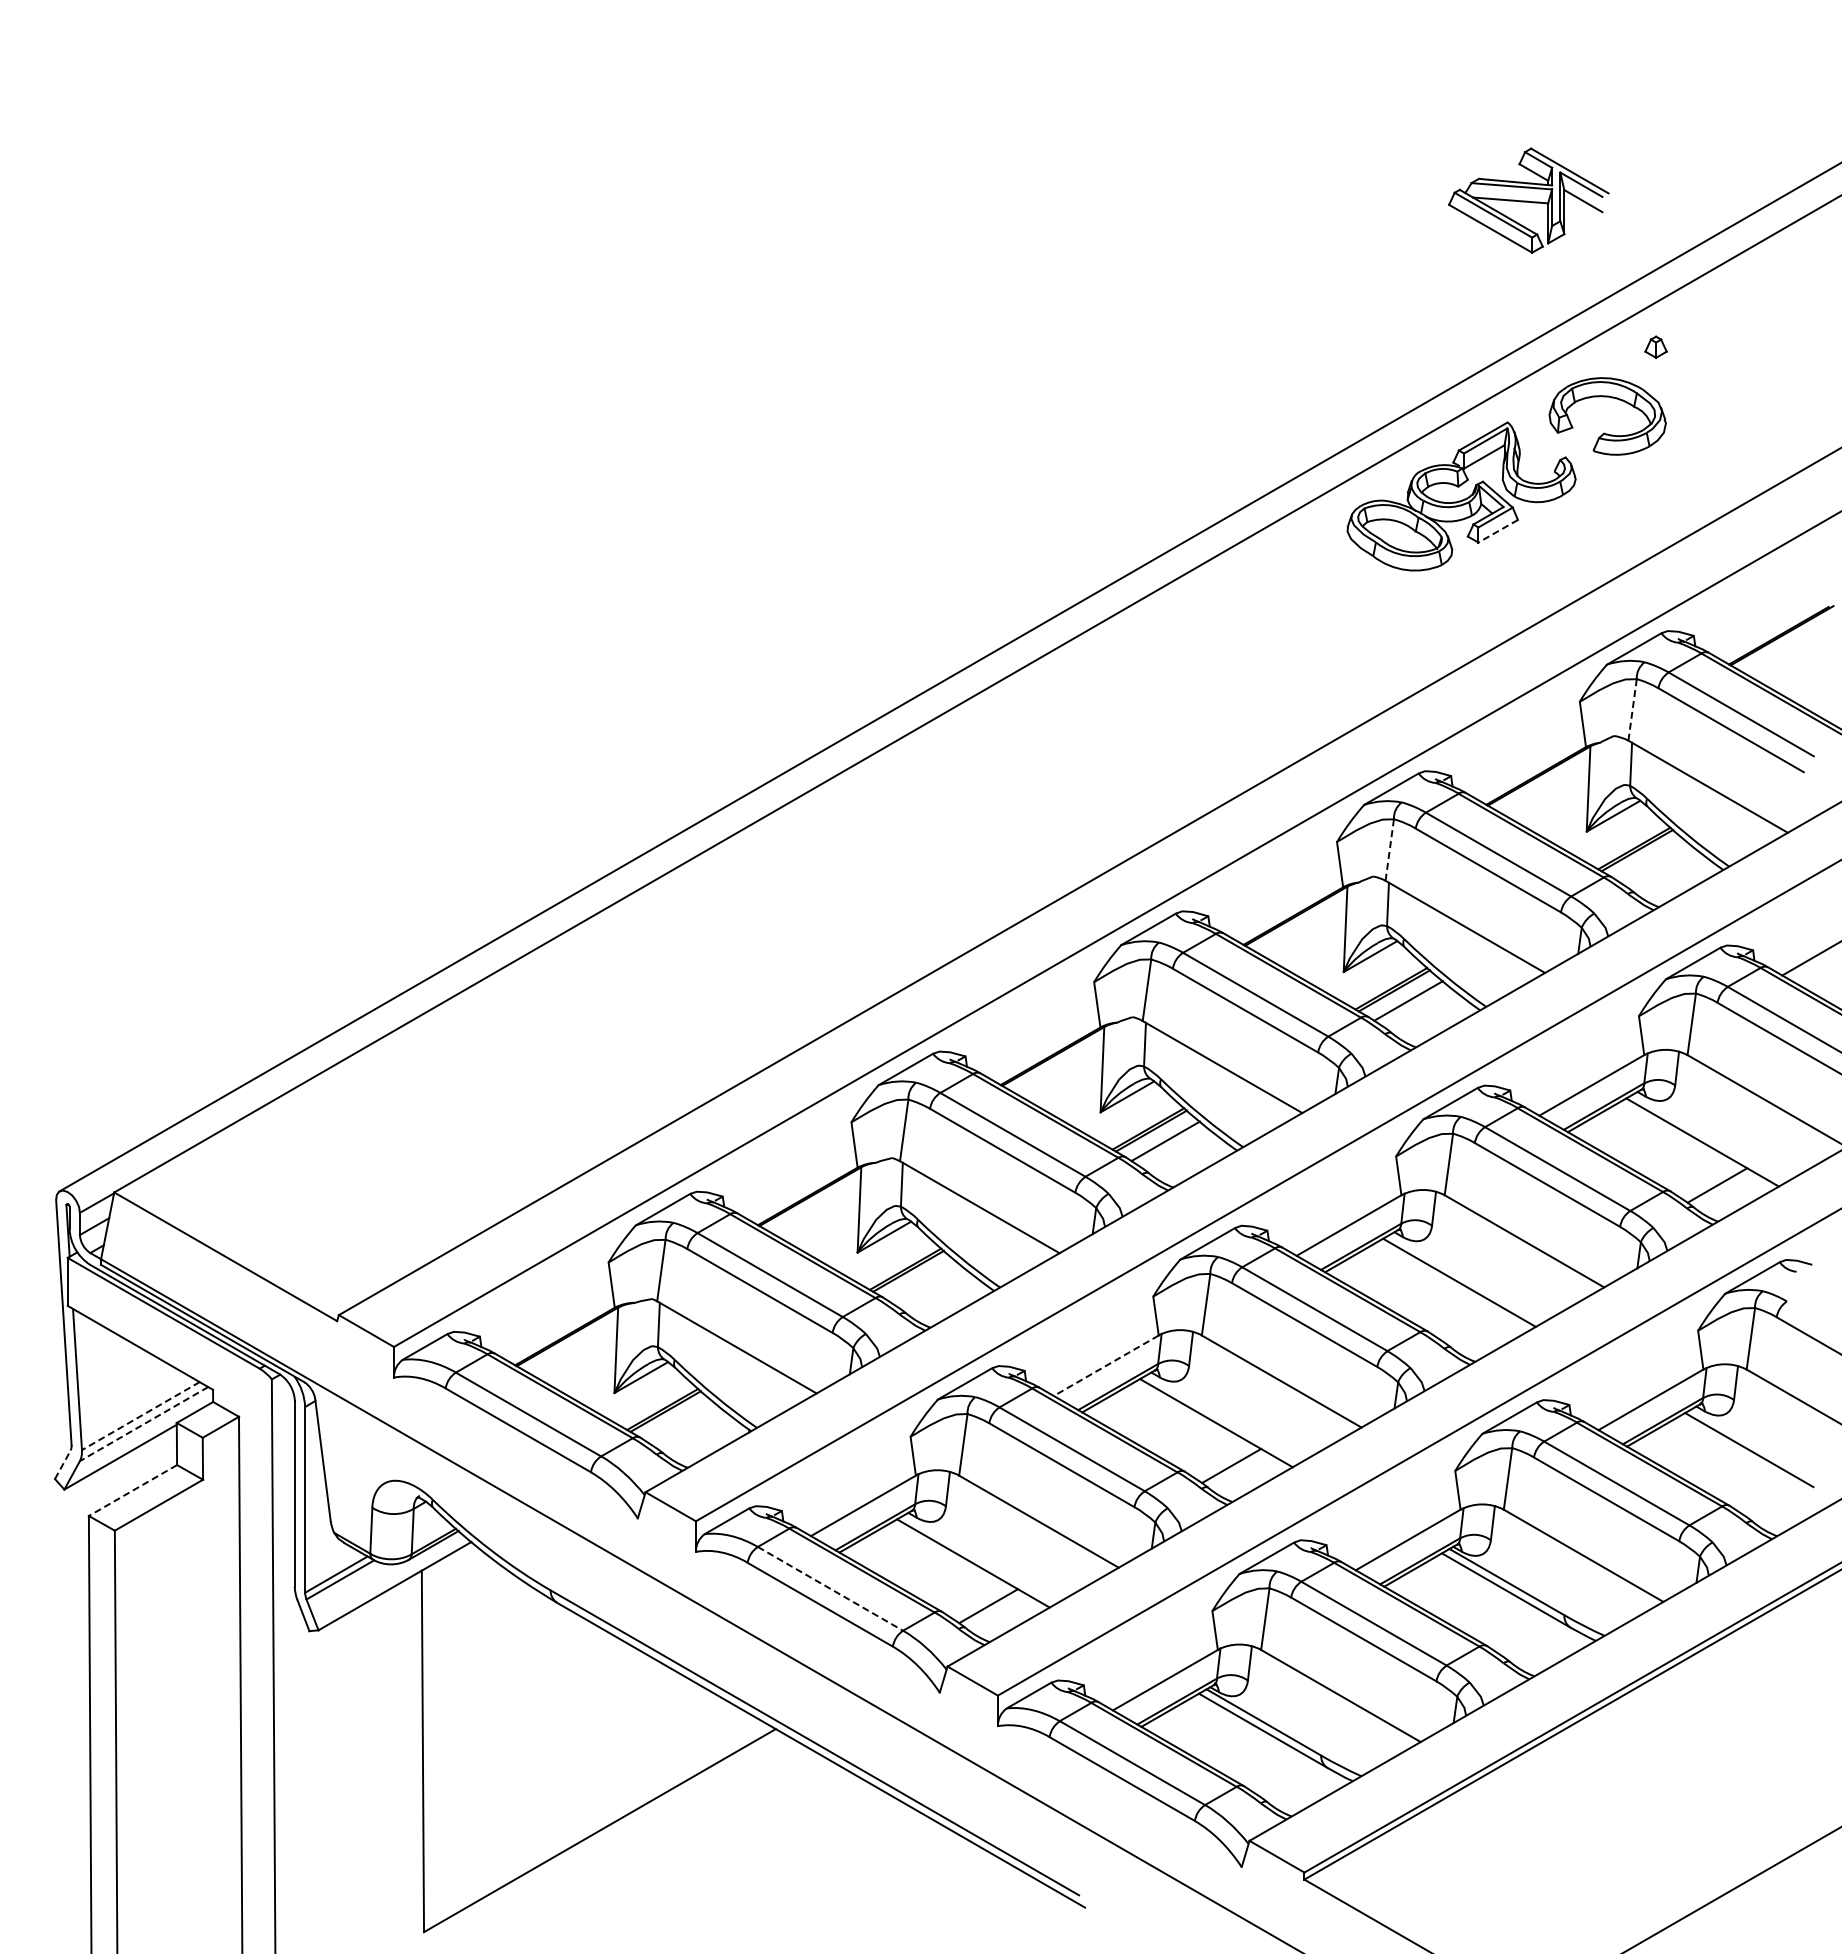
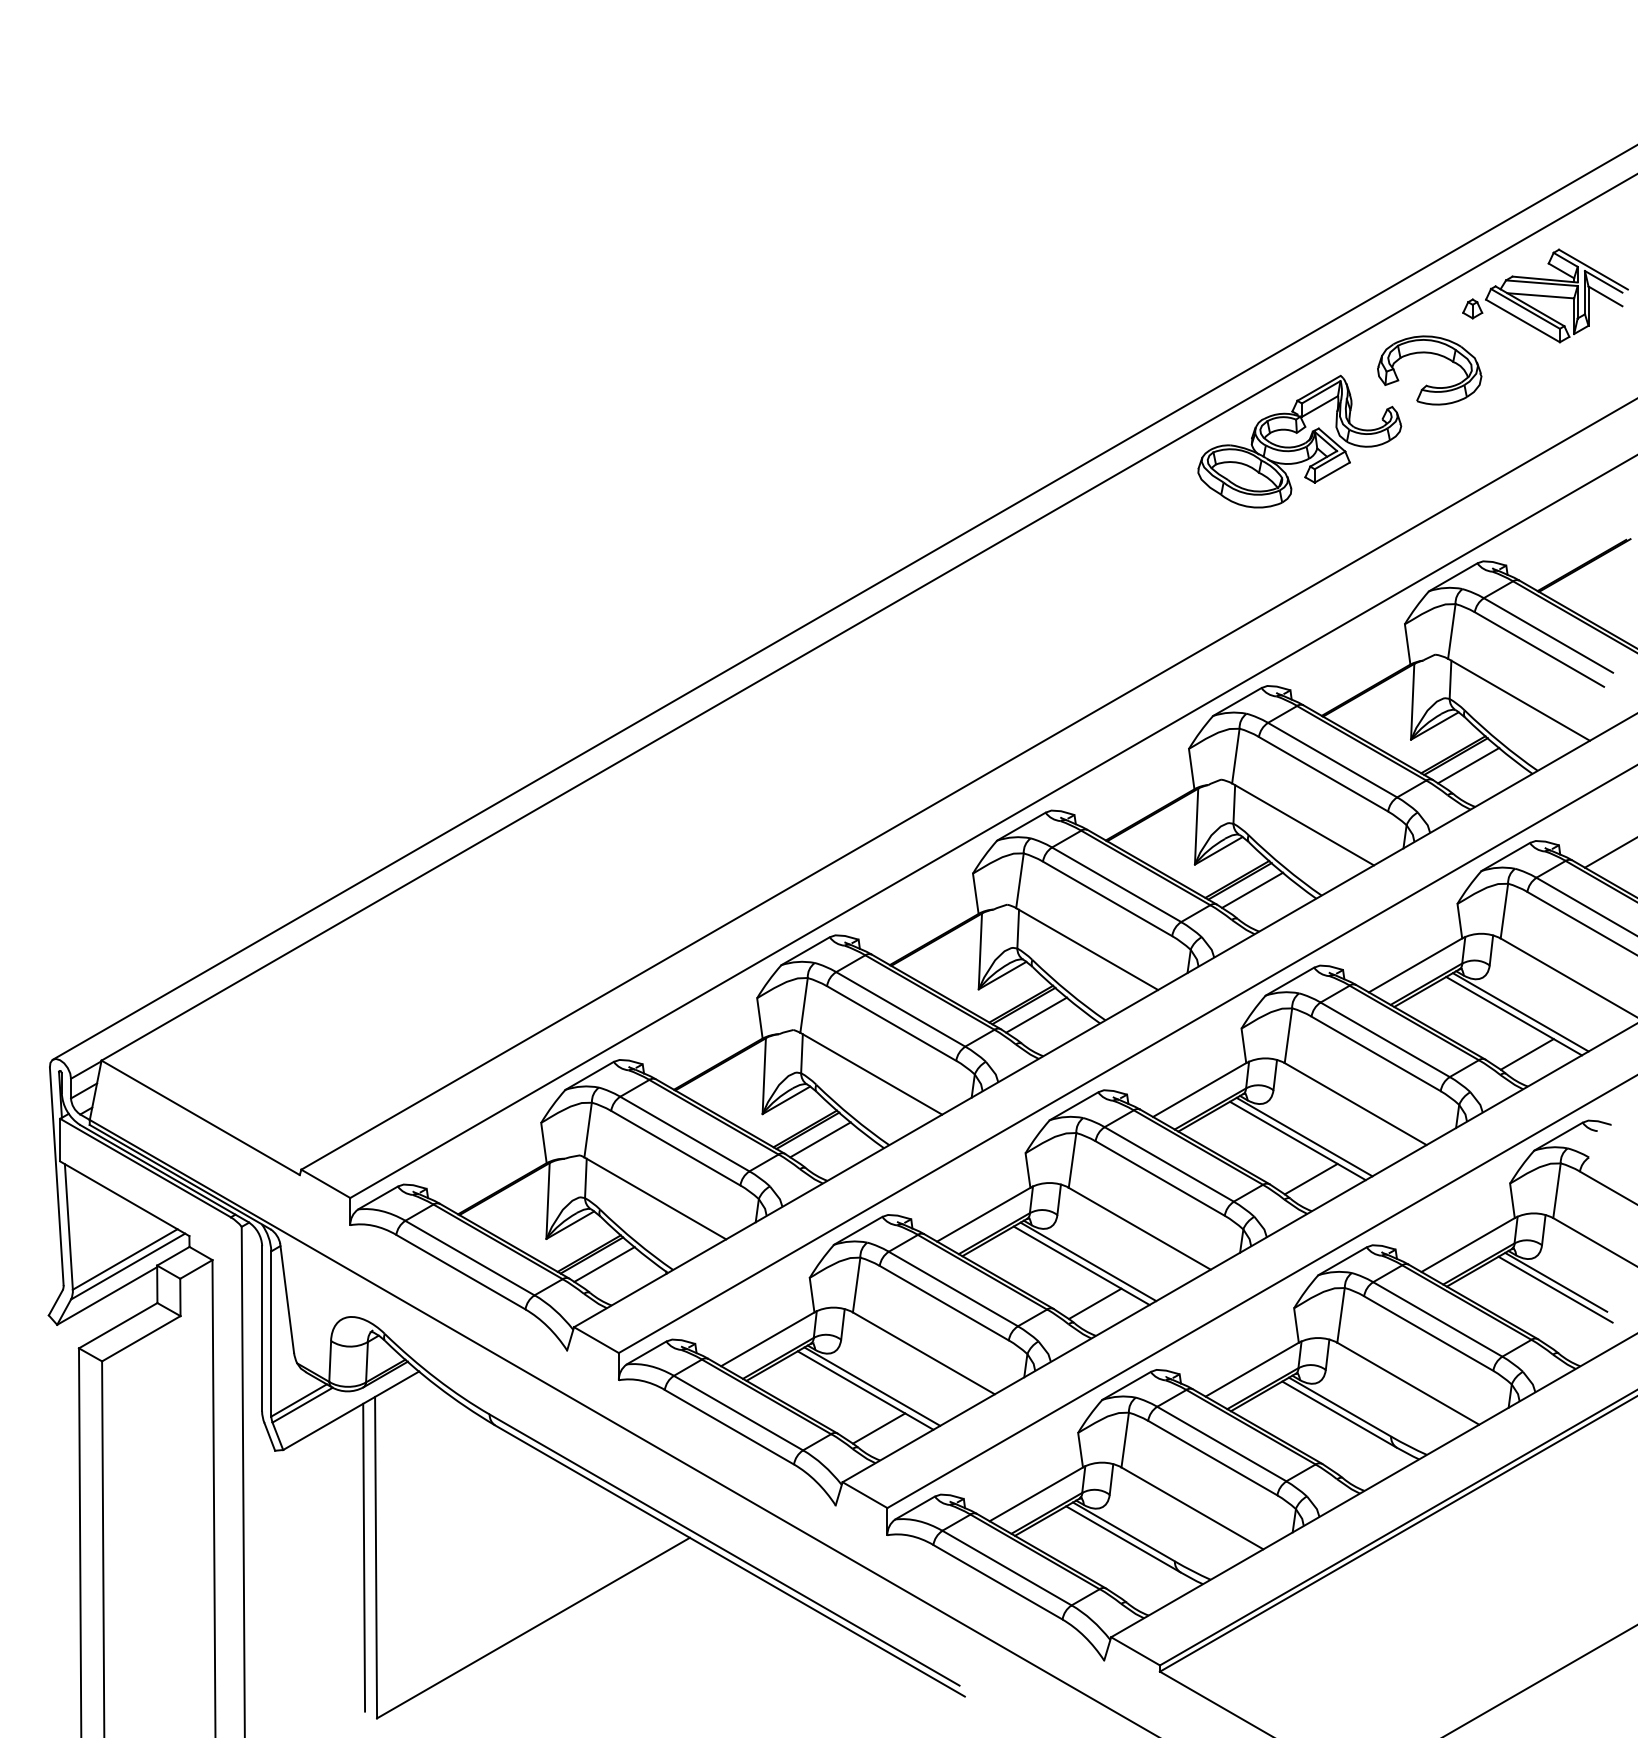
part: (1528, 200) -> (1556, 295), moved
line: (1498, 531) -> (1332, 472), dashed -> solid
line: (1632, 710) -> (1451, 632), dashed -> solid
line: (1389, 850) -> (1235, 756), dashed -> solid
line: (1651, 860) -> (1468, 765), added
line: (1709, 1138) -> (1520, 1012), added
line: (1466, 1278) -> (1304, 1137), added
line: (922, 1281) -> (820, 1139), added
line: (1474, 1325) -> (1311, 1178), added
line: (1106, 1365) -> (983, 1214), dashed -> solid
line: (140, 1416) -> (124, 1259), dashed -> solid
line: (1223, 1418) -> (1088, 1261), added
line: (679, 1421) -> (604, 1264), added
line: (143, 1424) -> (127, 1266), dashed -> solid
line: (1749, 1441) -> (1555, 1282), added
line: (63, 1464) -> (56, 1302), dashed -> solid
line: (132, 1490) -> (117, 1325), dashed -> solid
line: (980, 1558) -> (871, 1386), added
line: (830, 1588) -> (738, 1412), dashed -> solid
line: (409, 1751) -> (364, 1557), added

